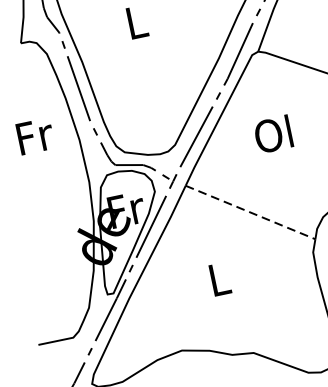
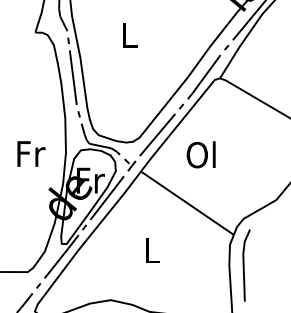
text: (272, 134) -> (200, 154), moved
text: (35, 135) -> (31, 153), moved
line: (250, 212) -> (187, 203), dashed -> solid

